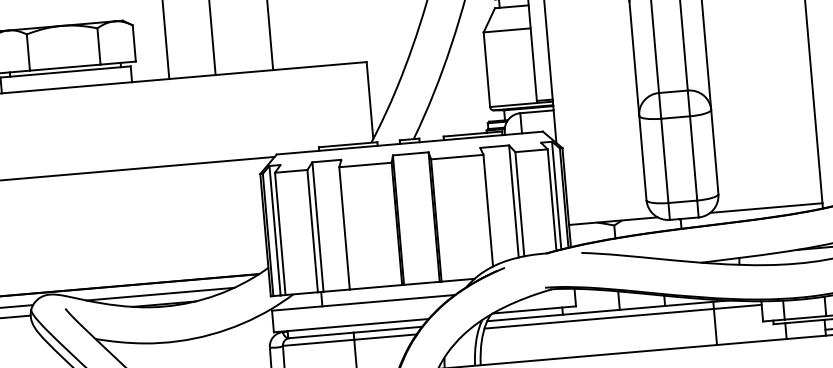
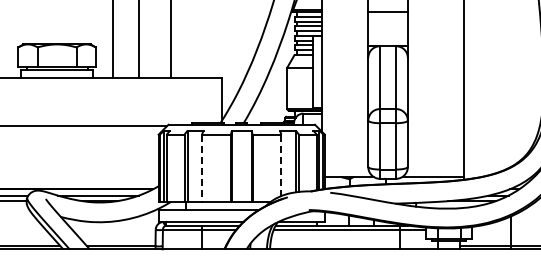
line: (488, 211) -> (281, 165), solid -> dashed
line: (345, 228) -> (202, 168), solid -> dashed

